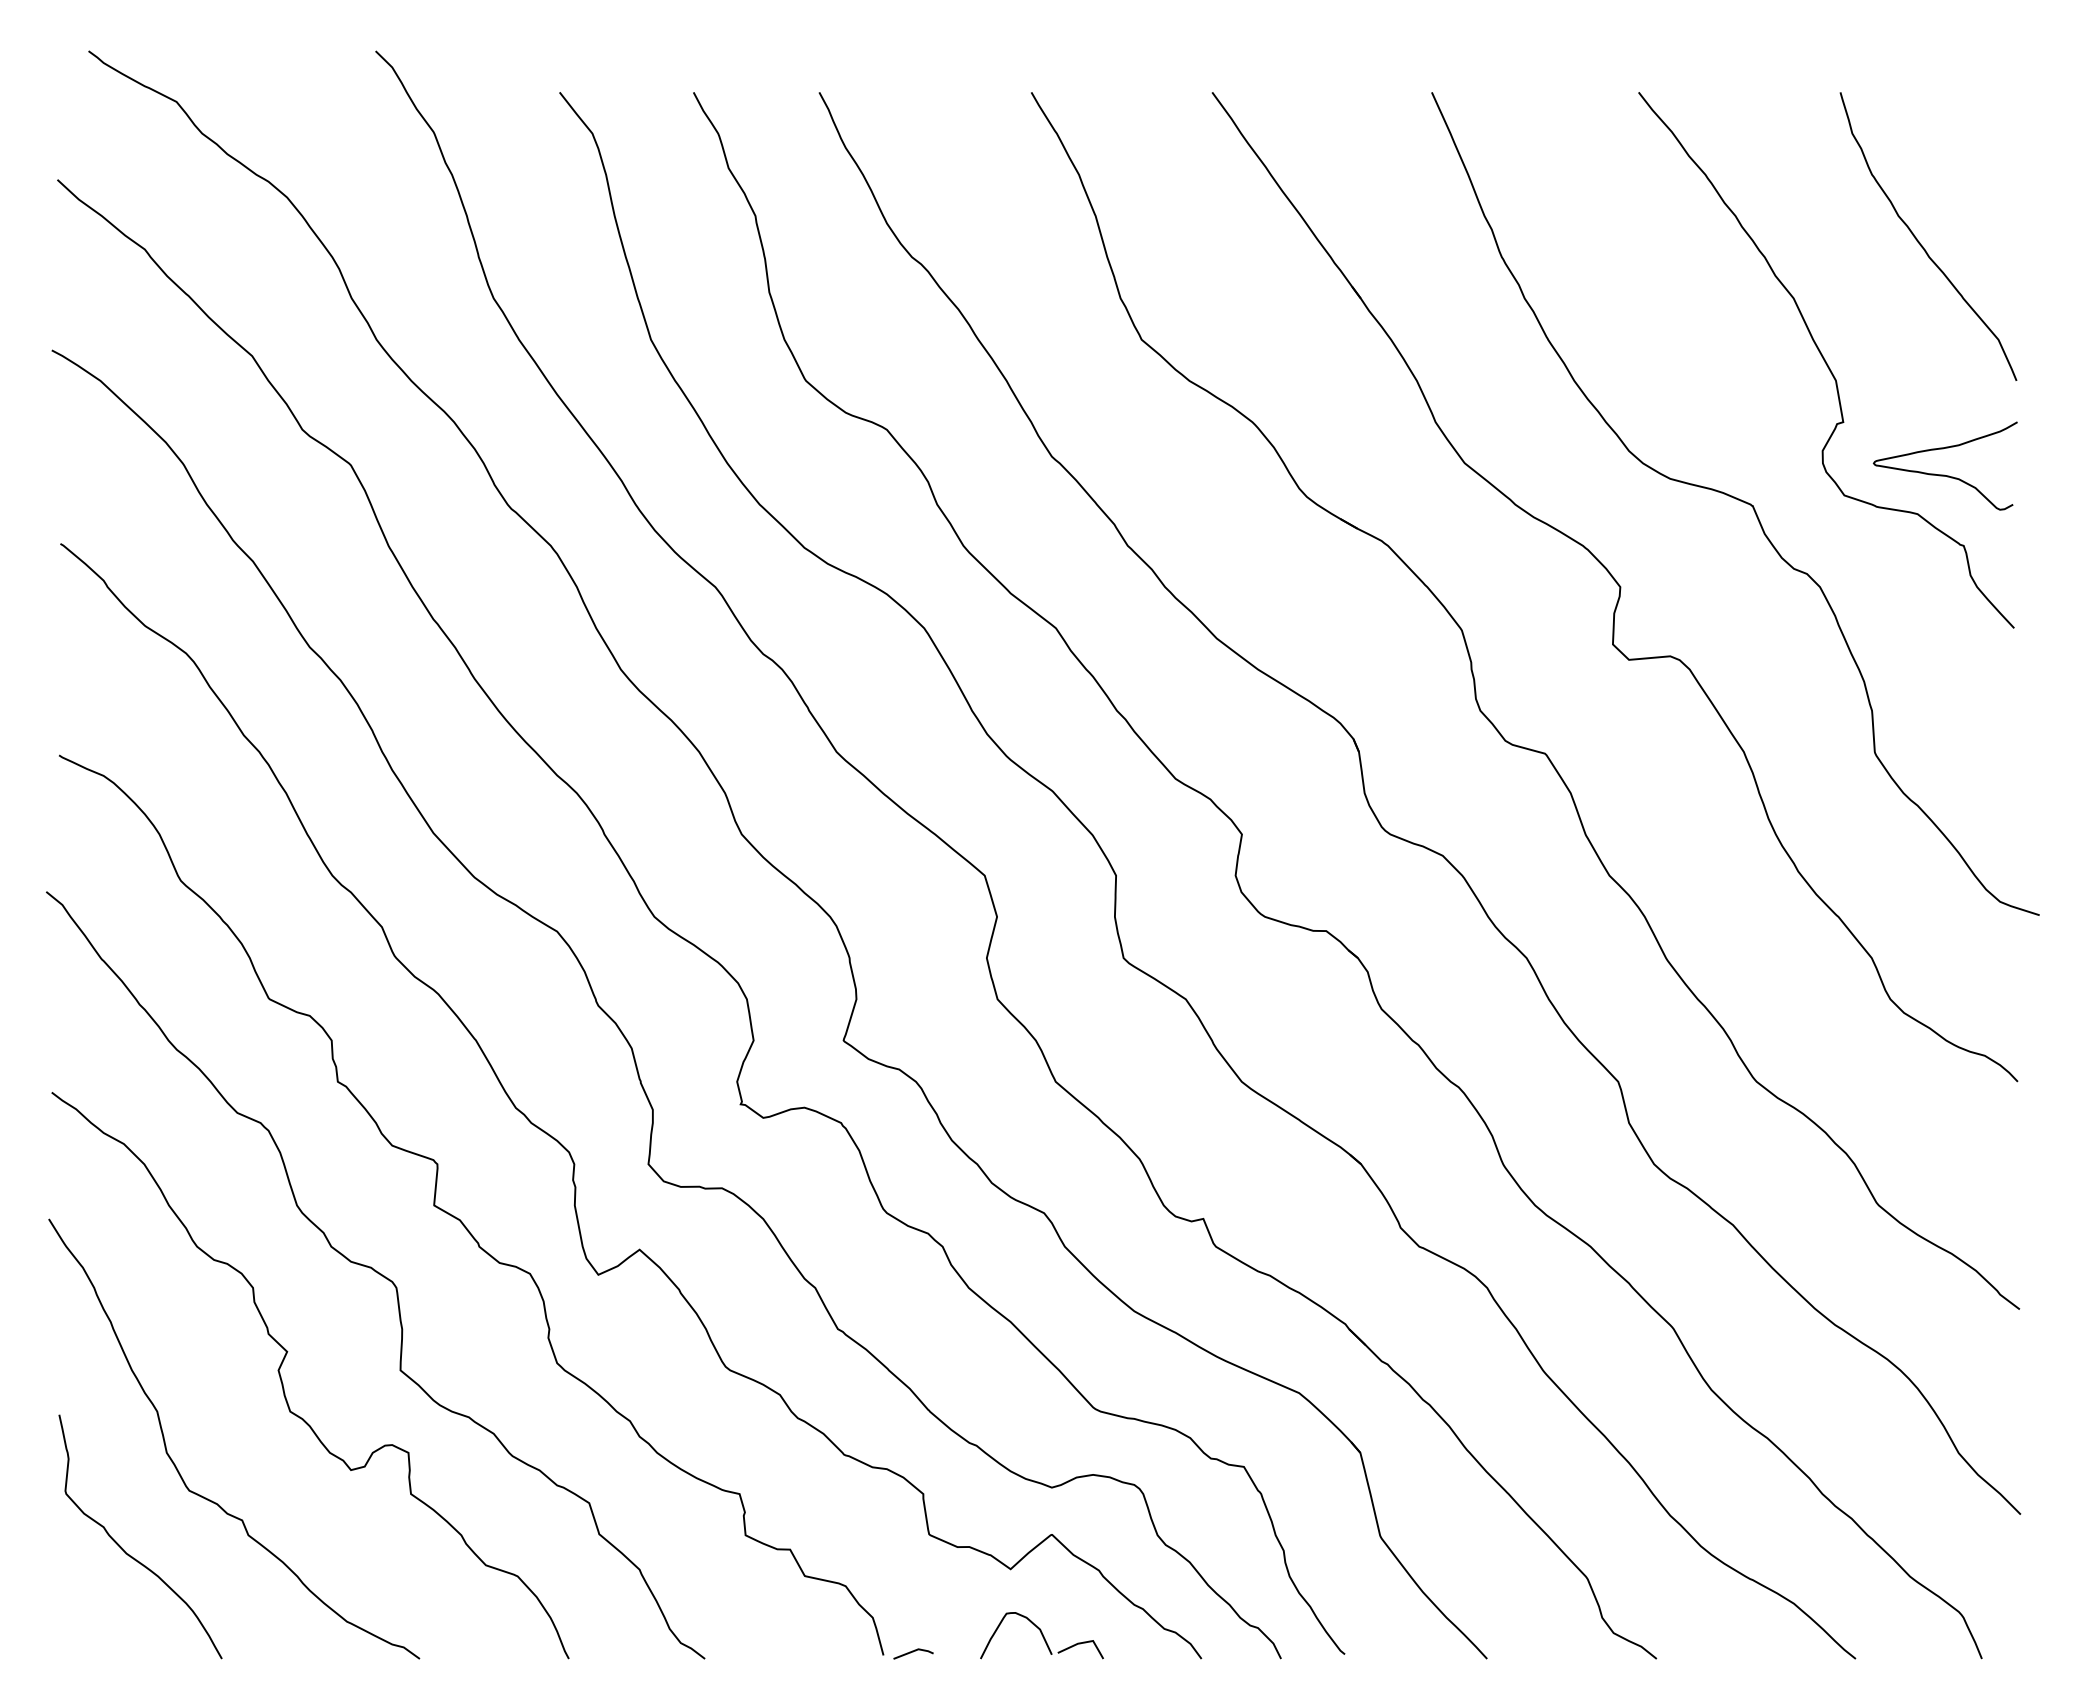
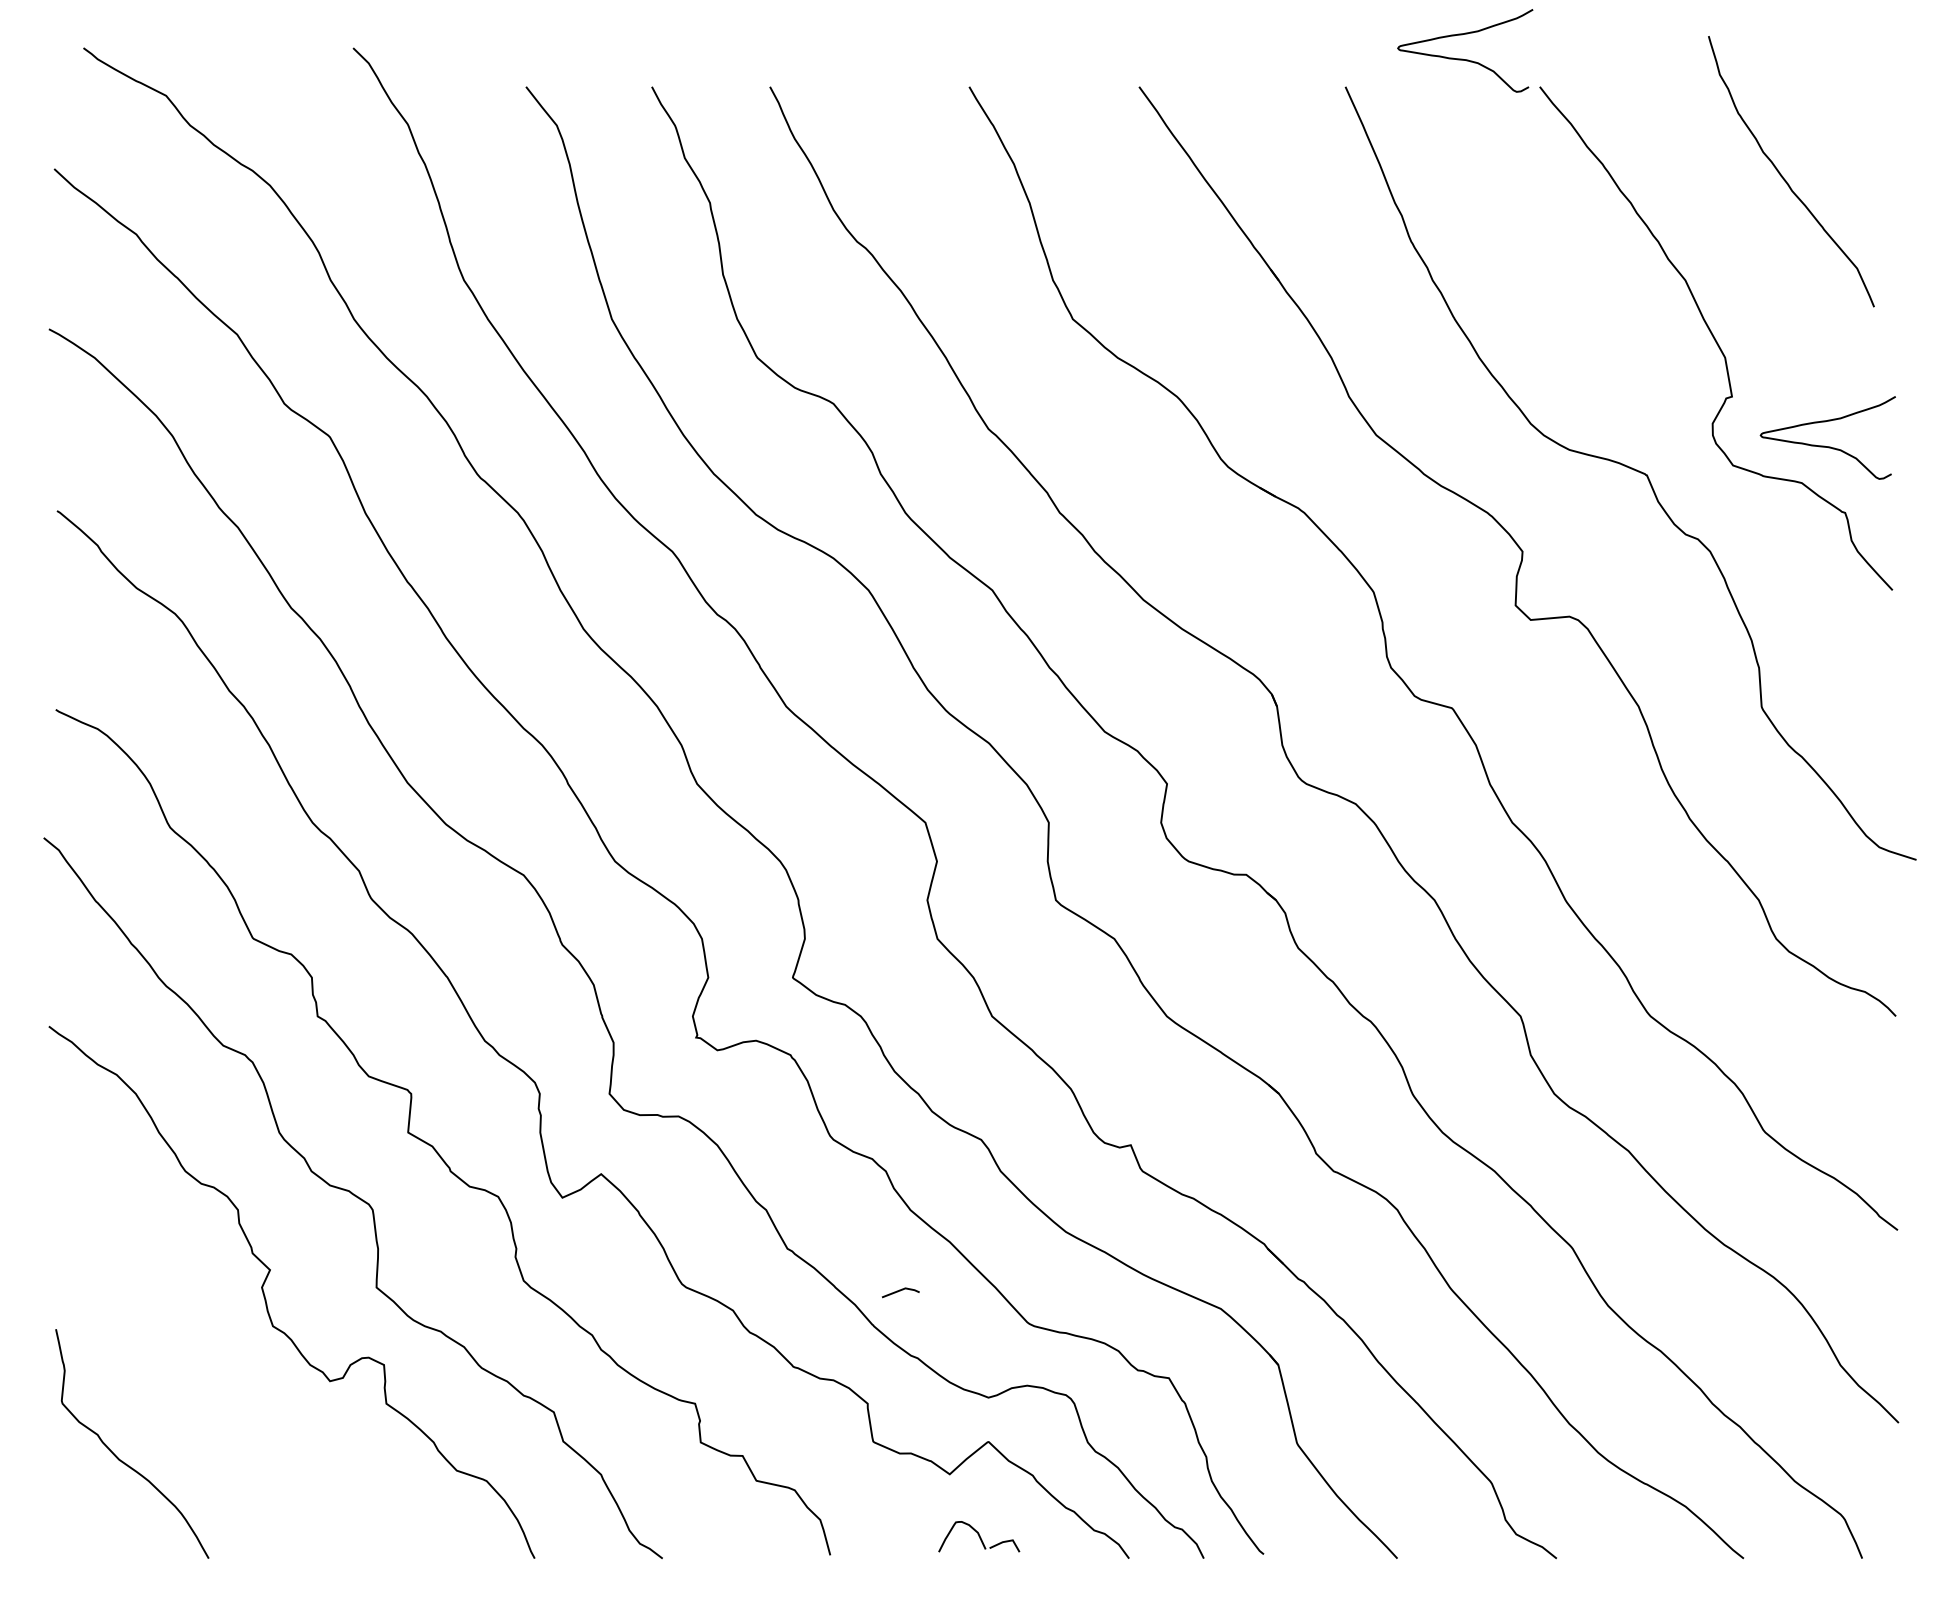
curve: (1558, 62) -> (1464, 58), added
curve: (1920, 242) -> (1783, 177), moved
curve: (178, 1469) -> (167, 1380), removed
part: (1041, 1635) -> (978, 1536), size x0.7
line: (913, 1652) -> (900, 1291), moved

